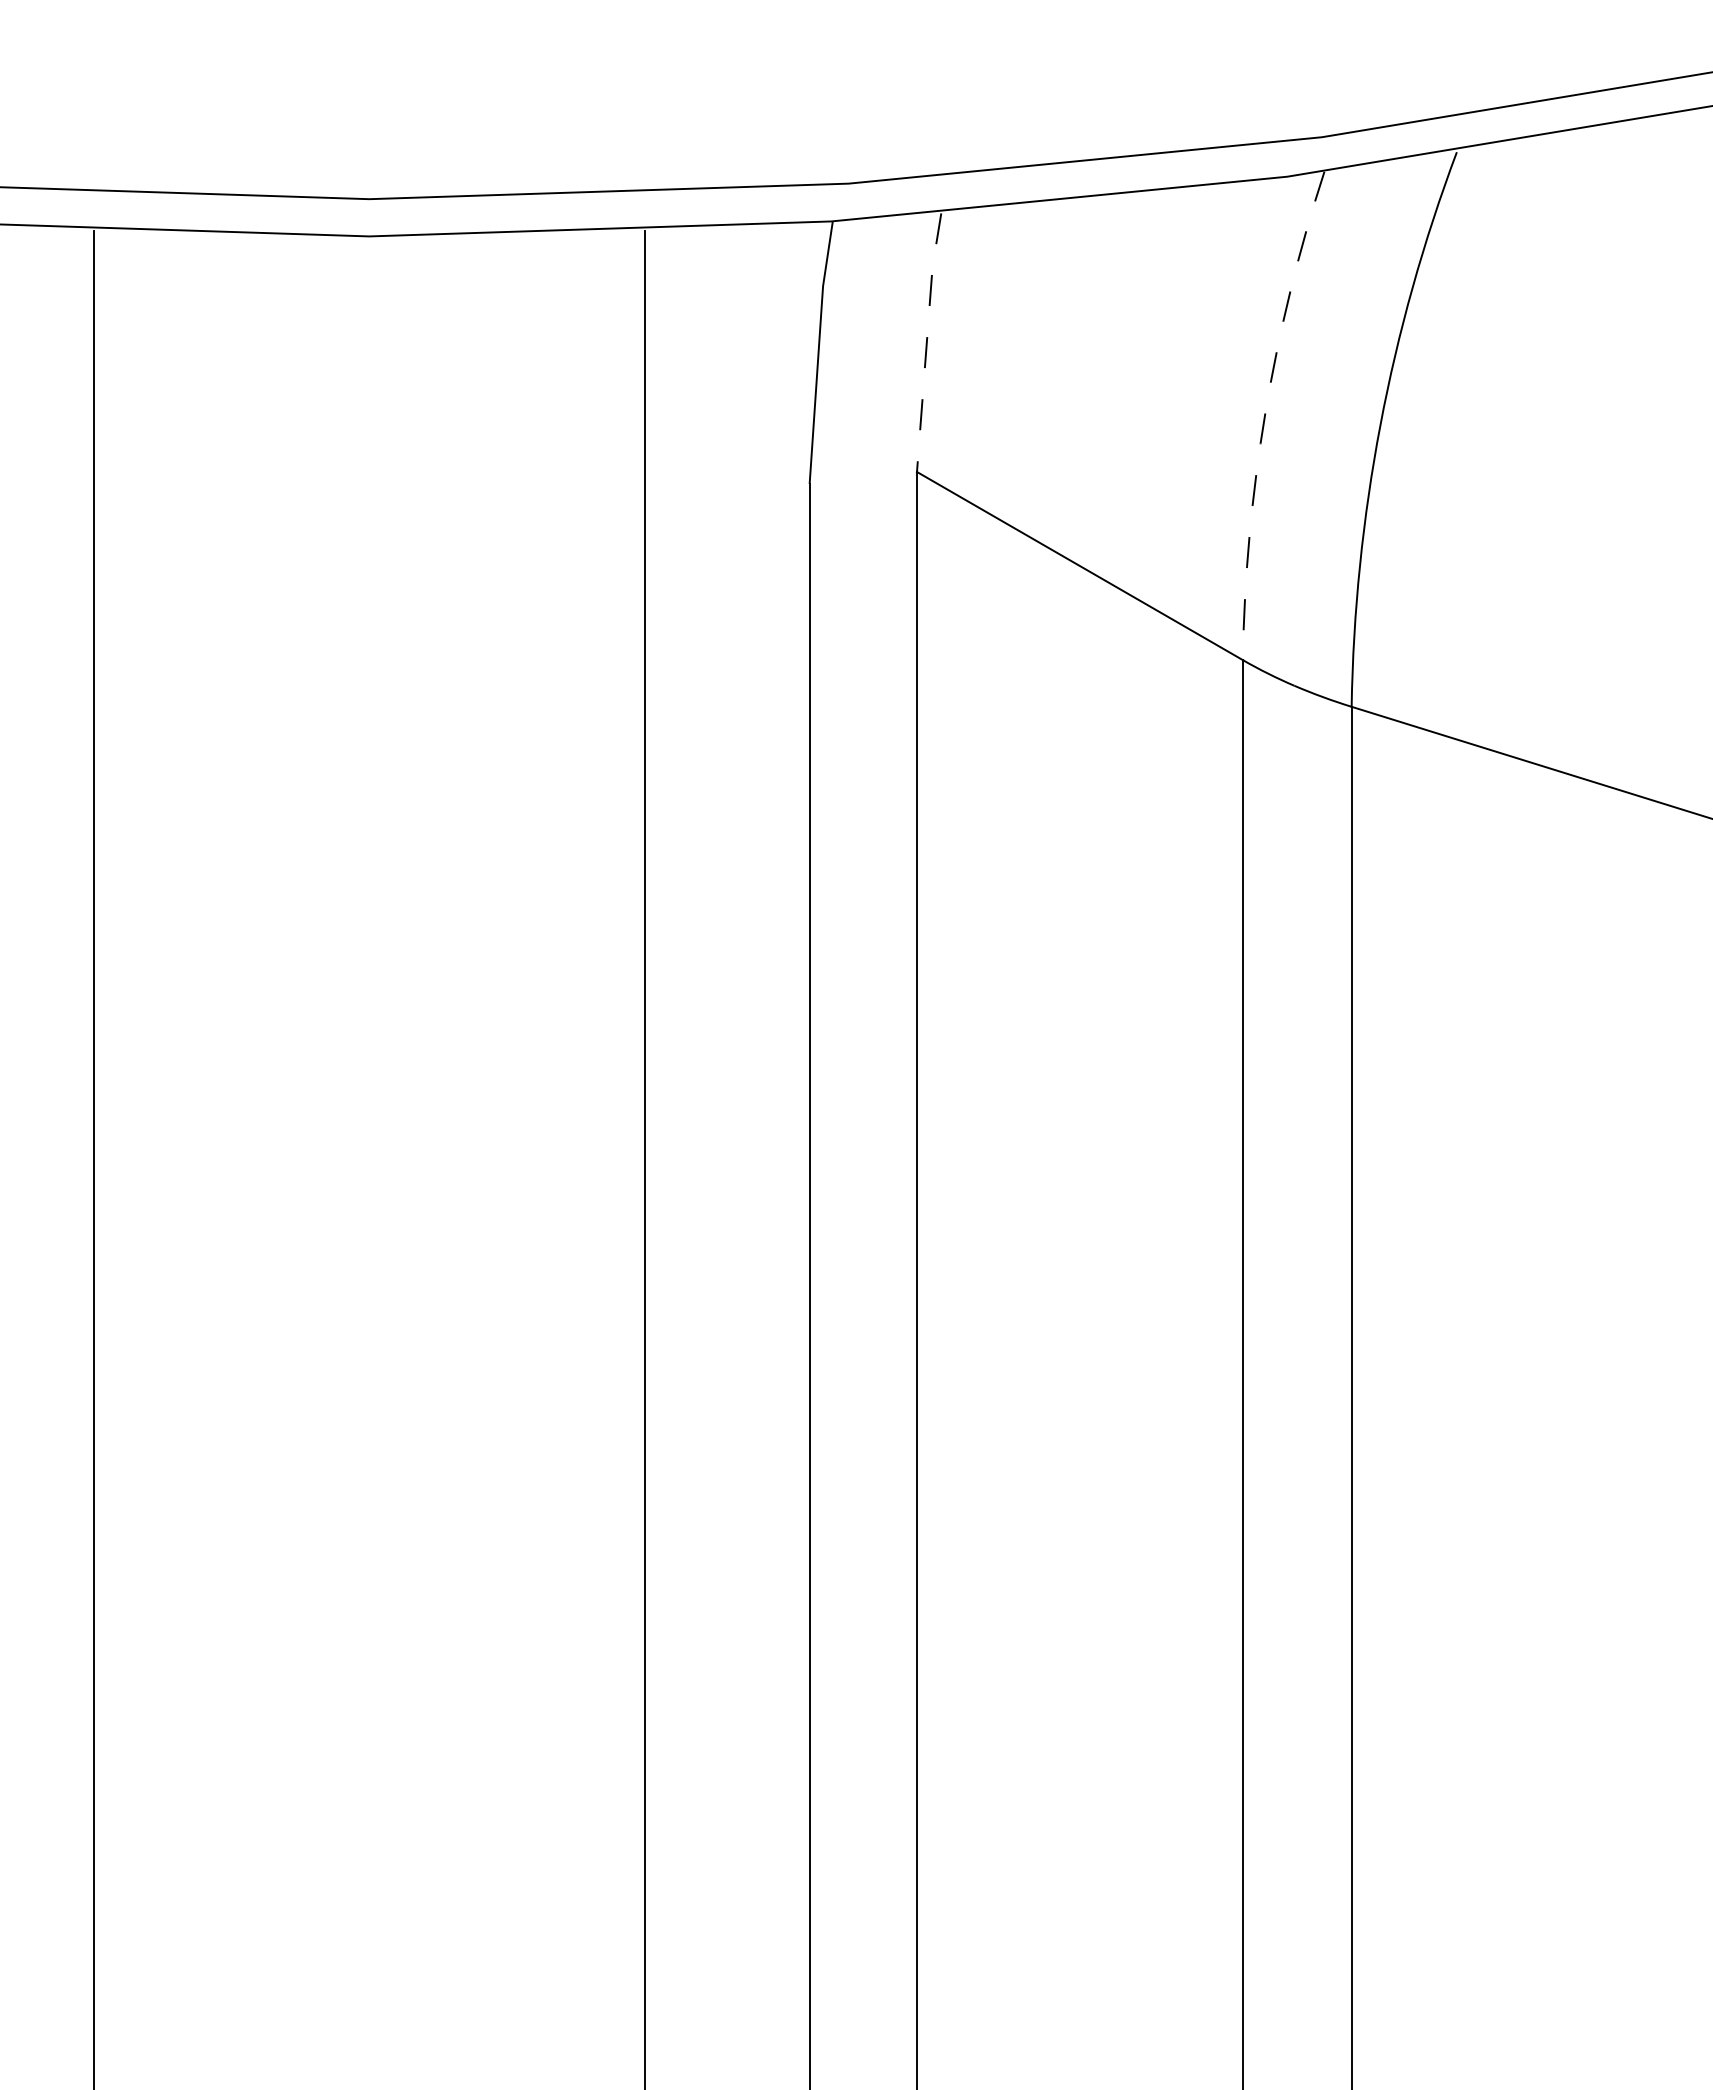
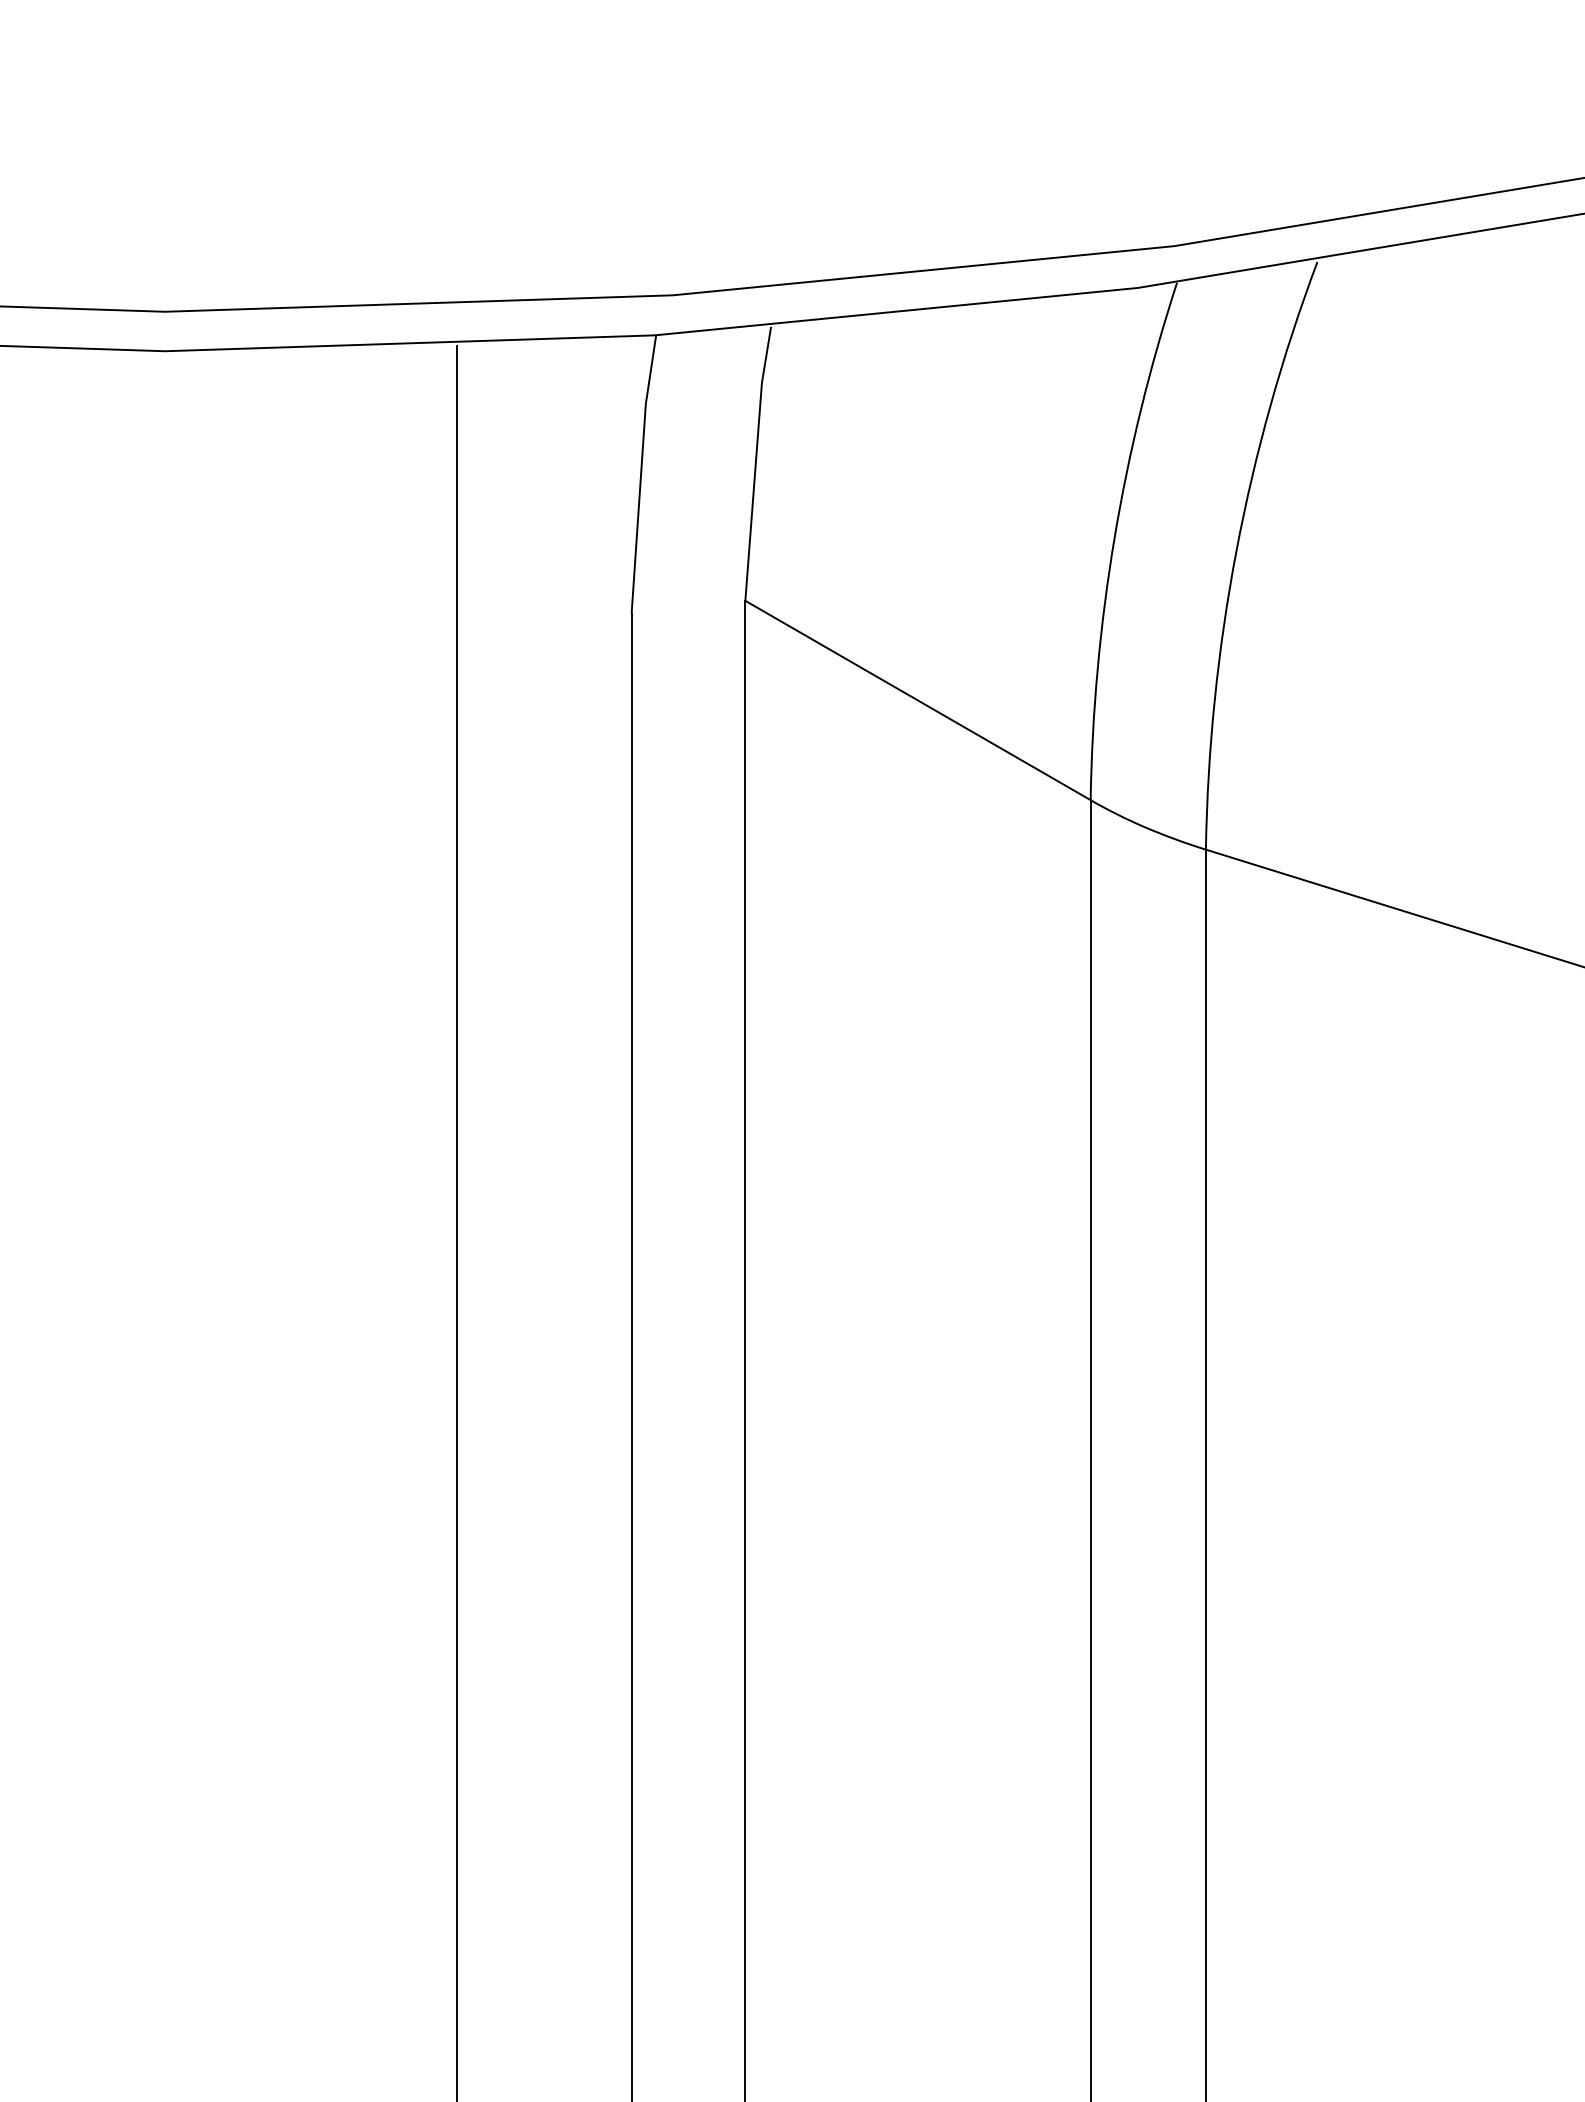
line: (926, 341) -> (755, 462), dashed -> solid
arc: (1265, 412) -> (1114, 537), dashed -> solid

